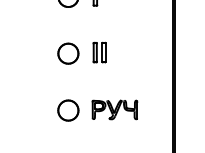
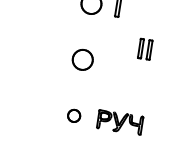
part: (99, 52) -> (145, 49), moved
part: (68, 110) -> (74, 115), size x0.6

